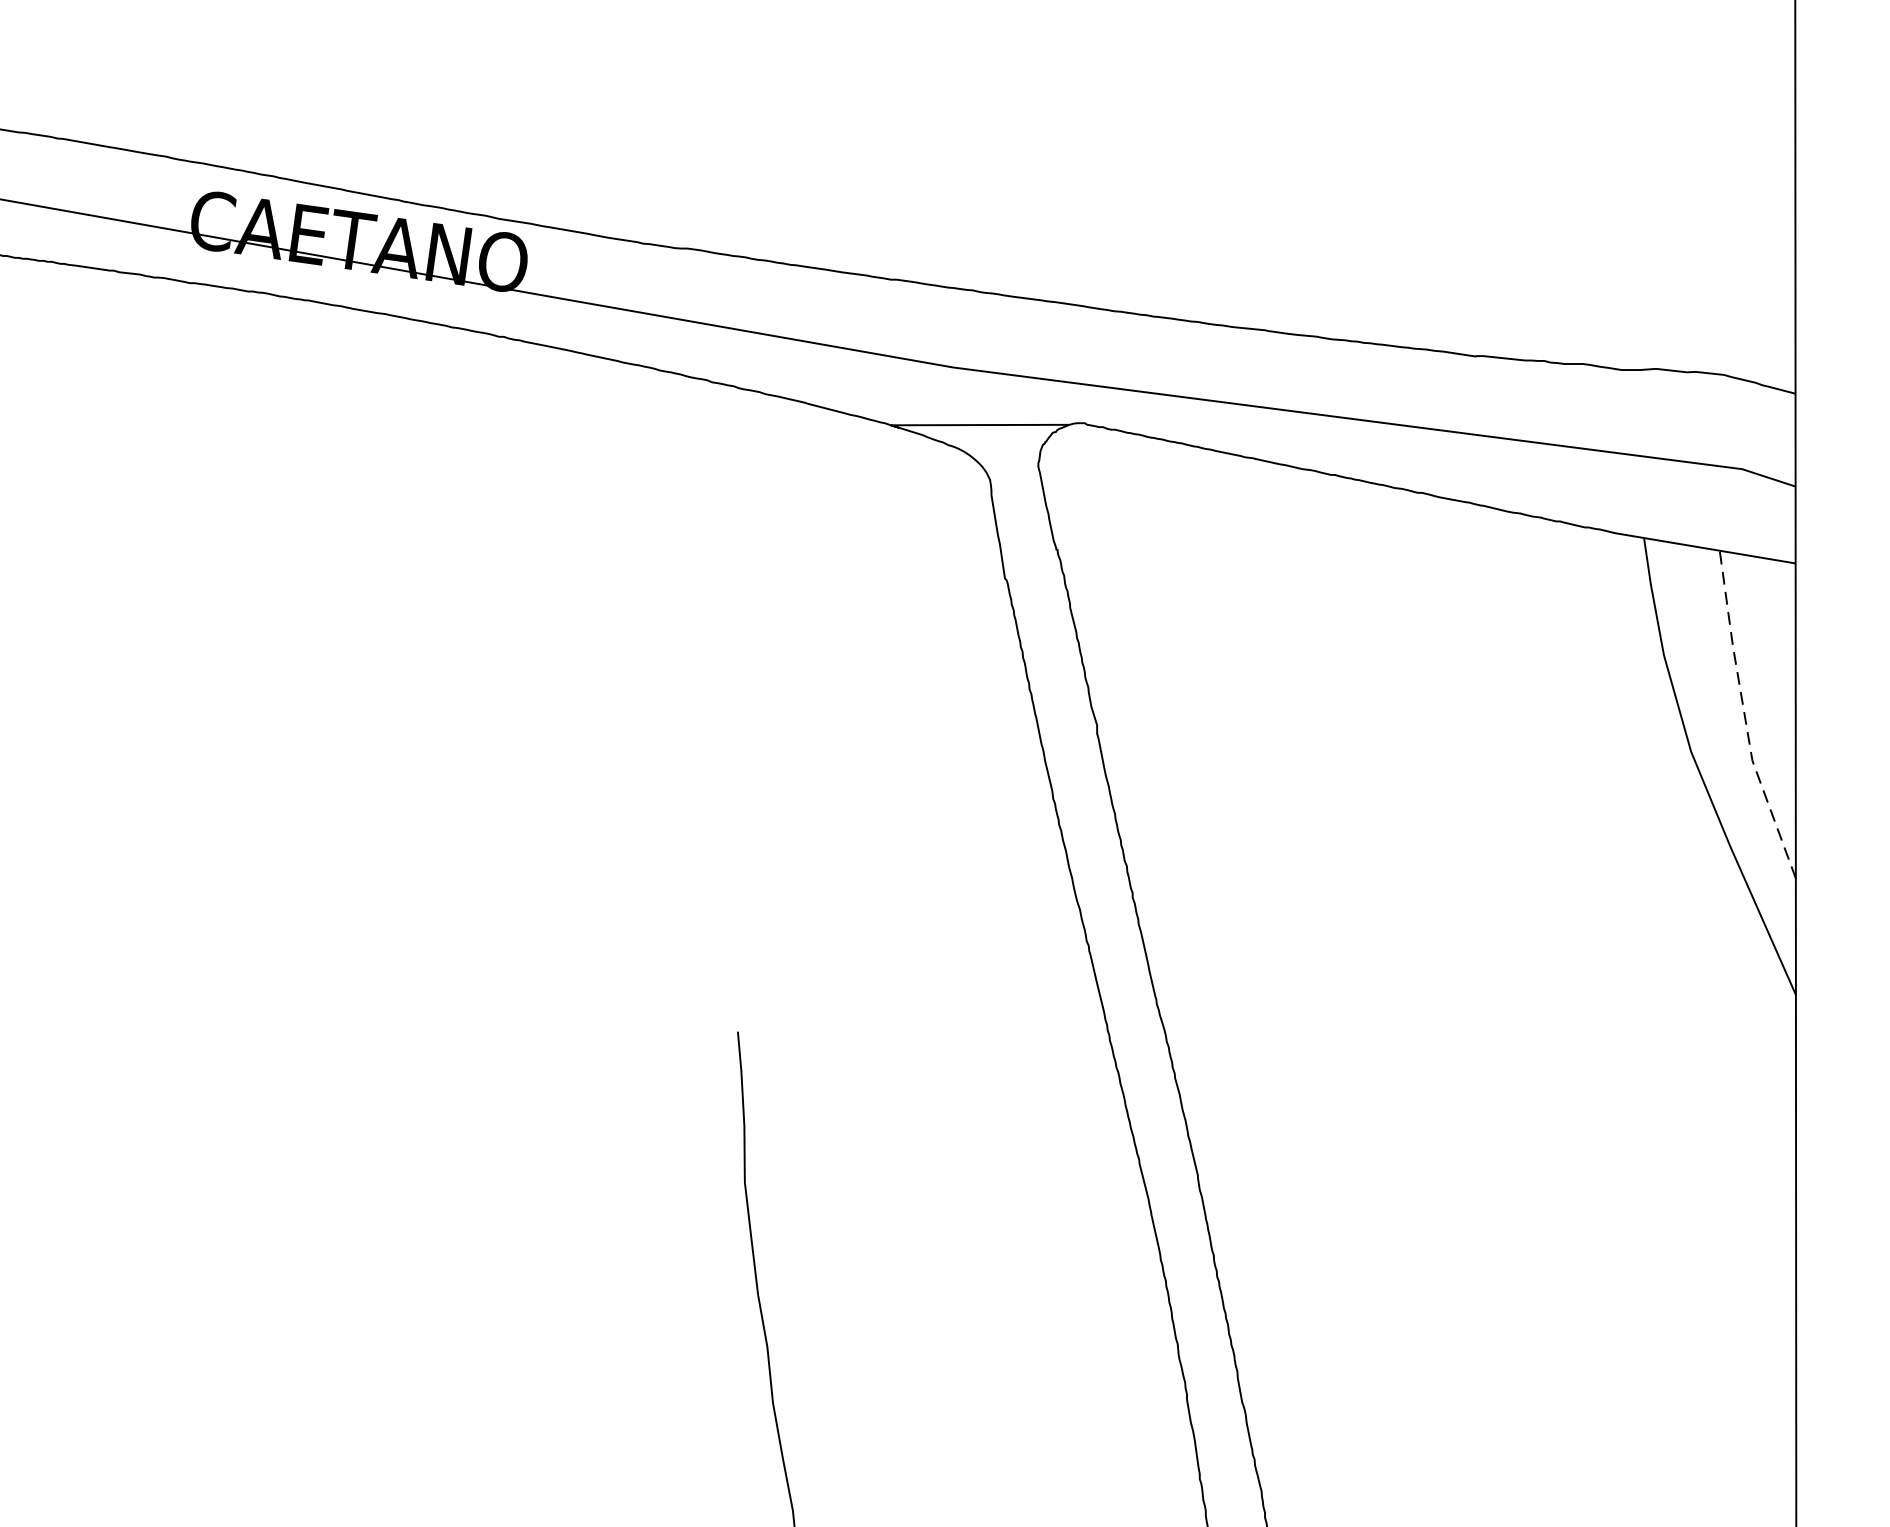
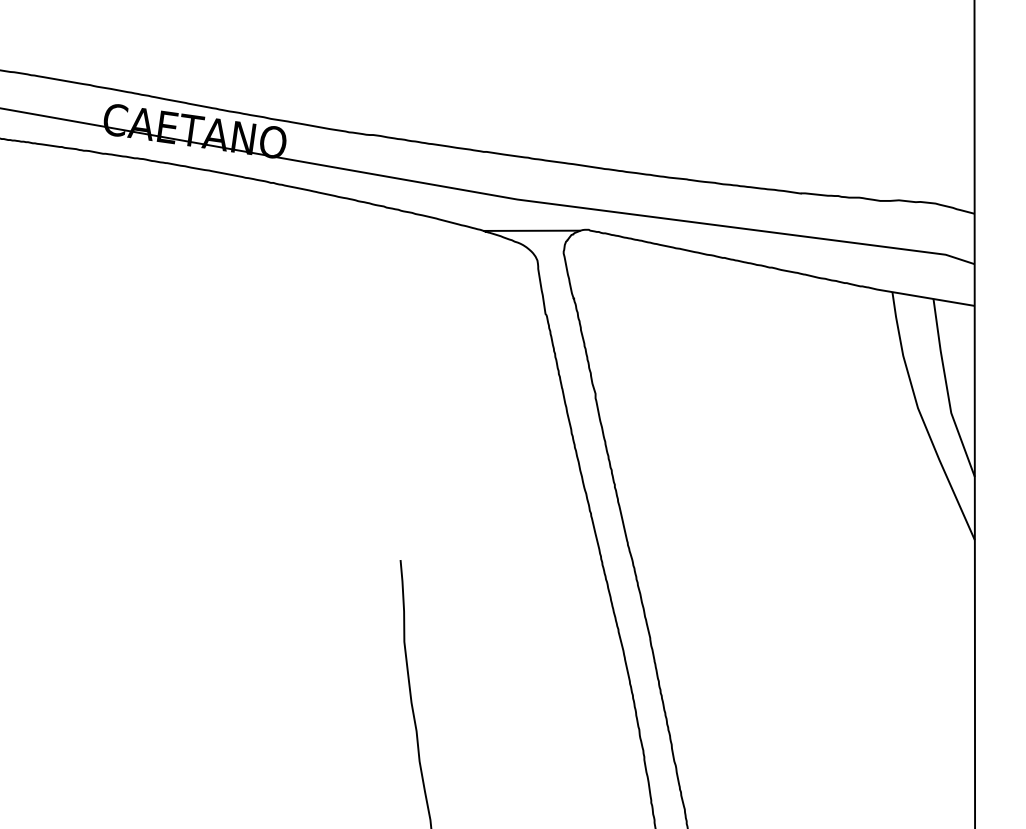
line: (1745, 717) -> (947, 389), dashed -> solid

